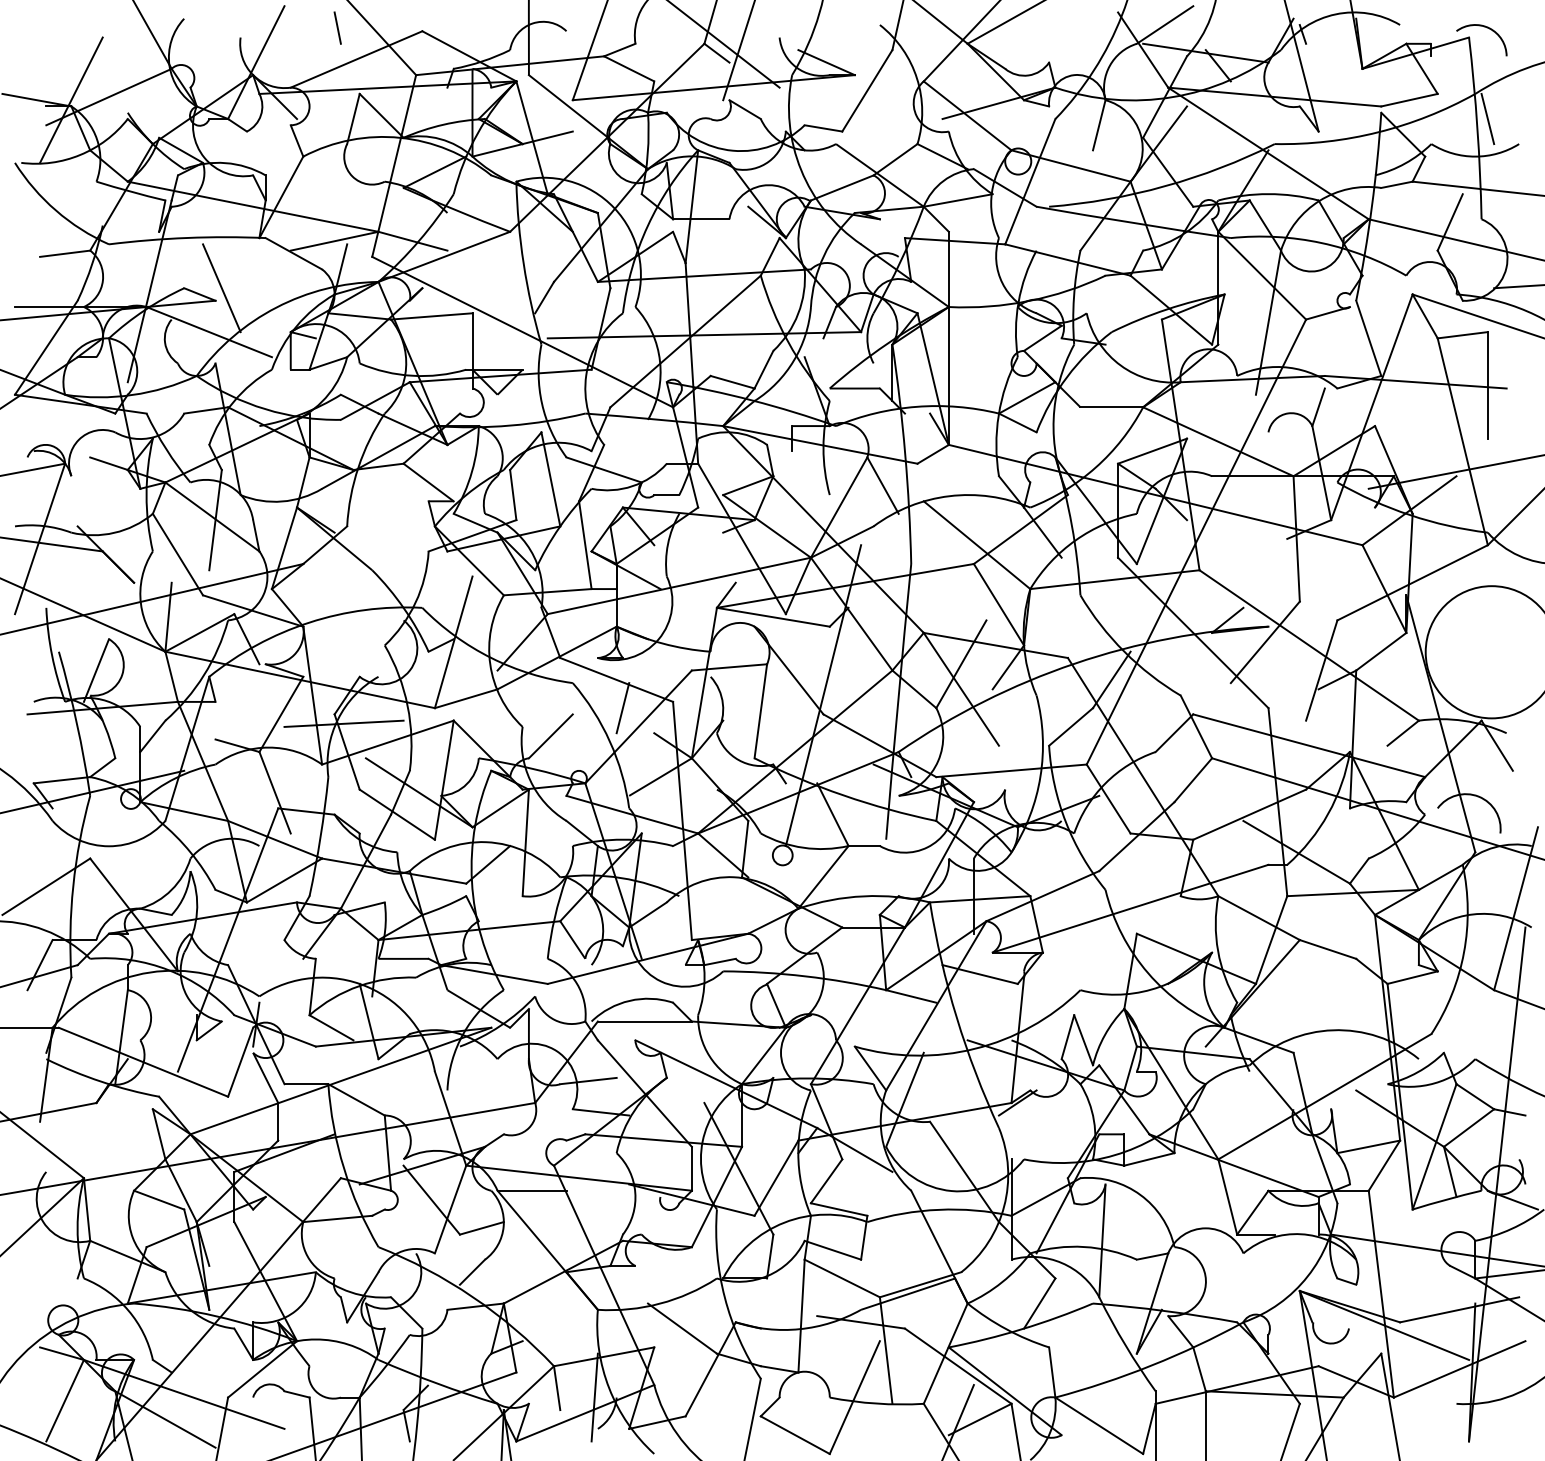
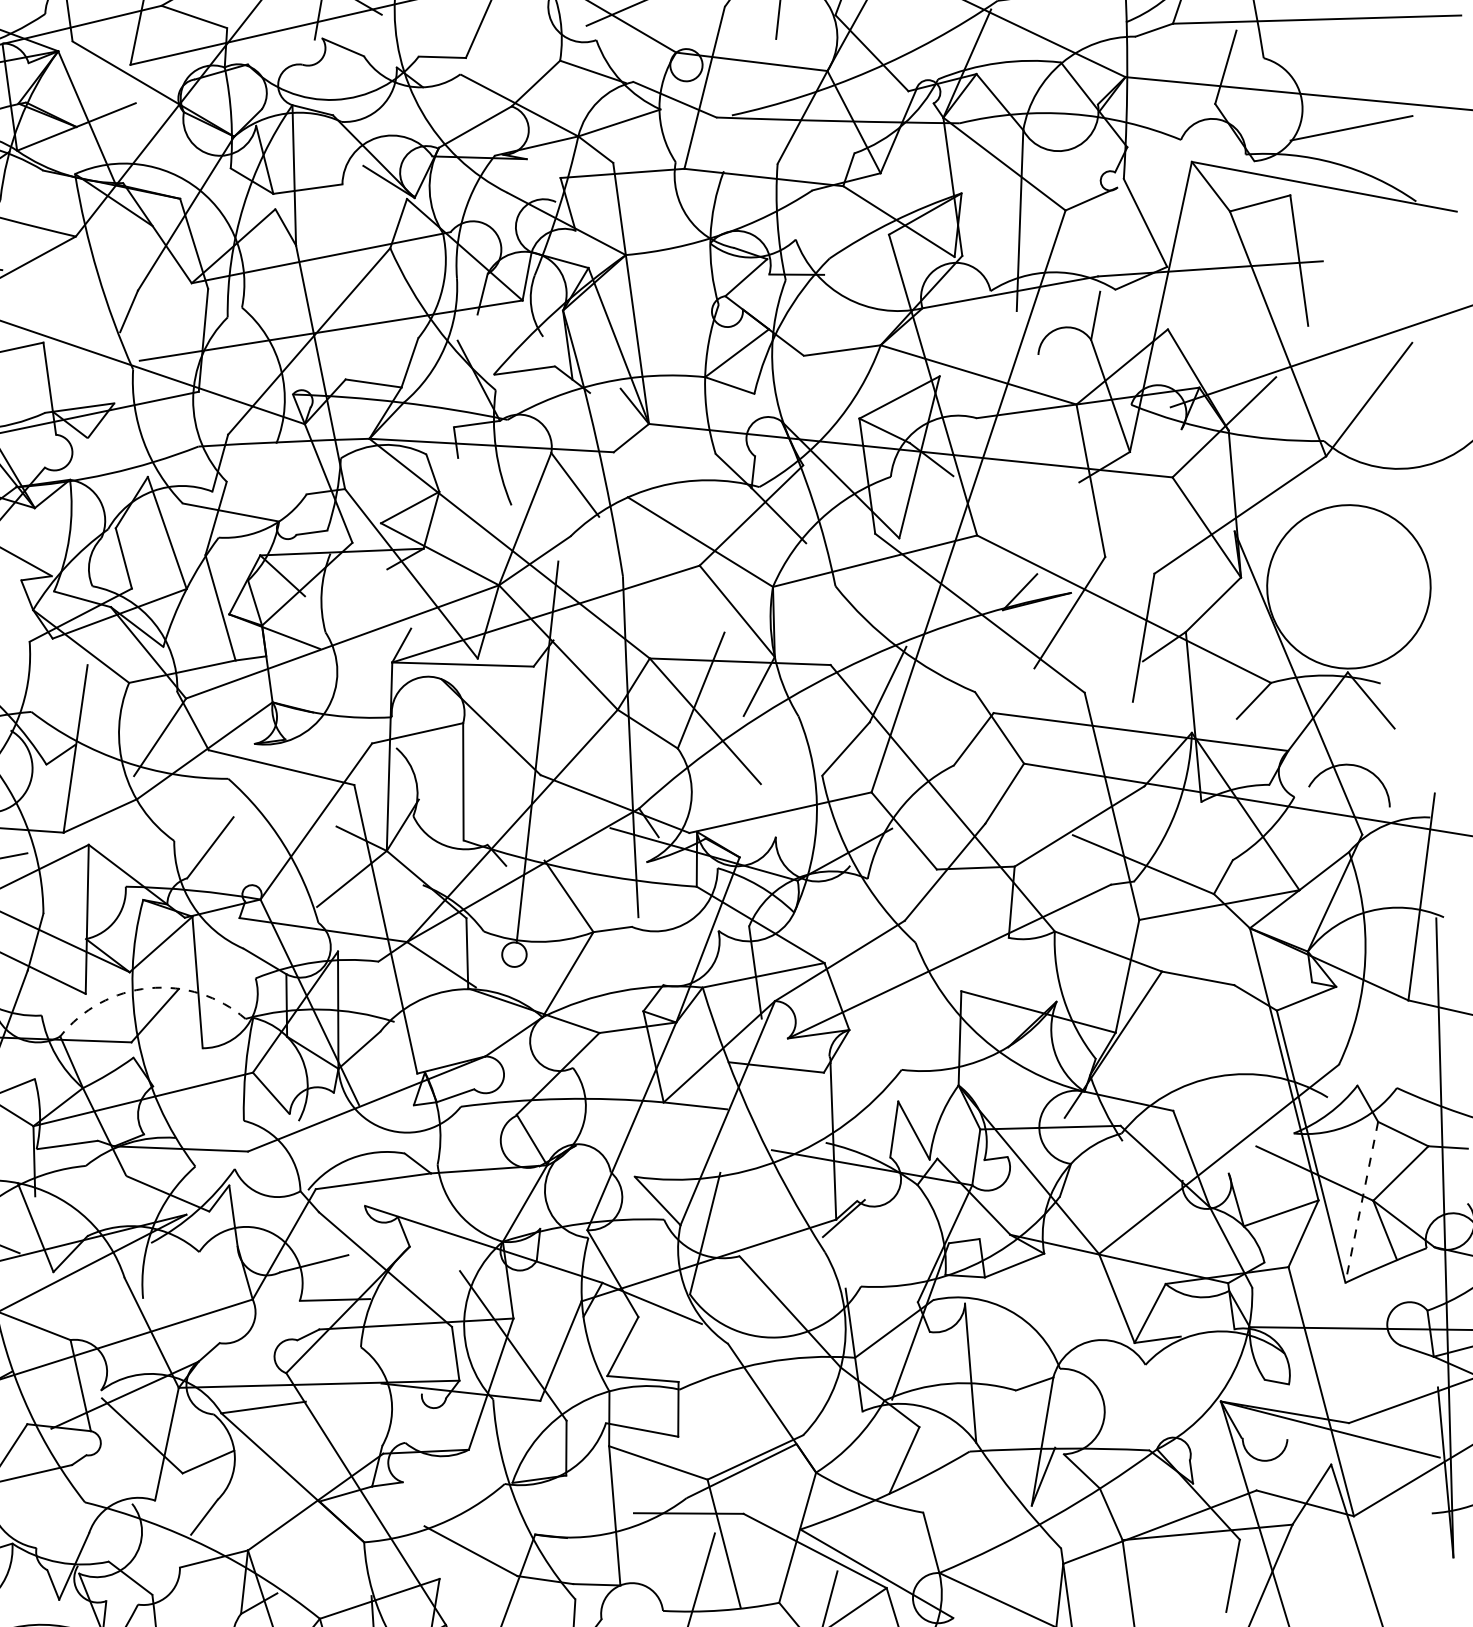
line: (622, 708) -> (293, 801), removed
arc: (486, 842) -> (149, 988), solid -> dashed
line: (1434, 1147) -> (1361, 1203), solid -> dashed

